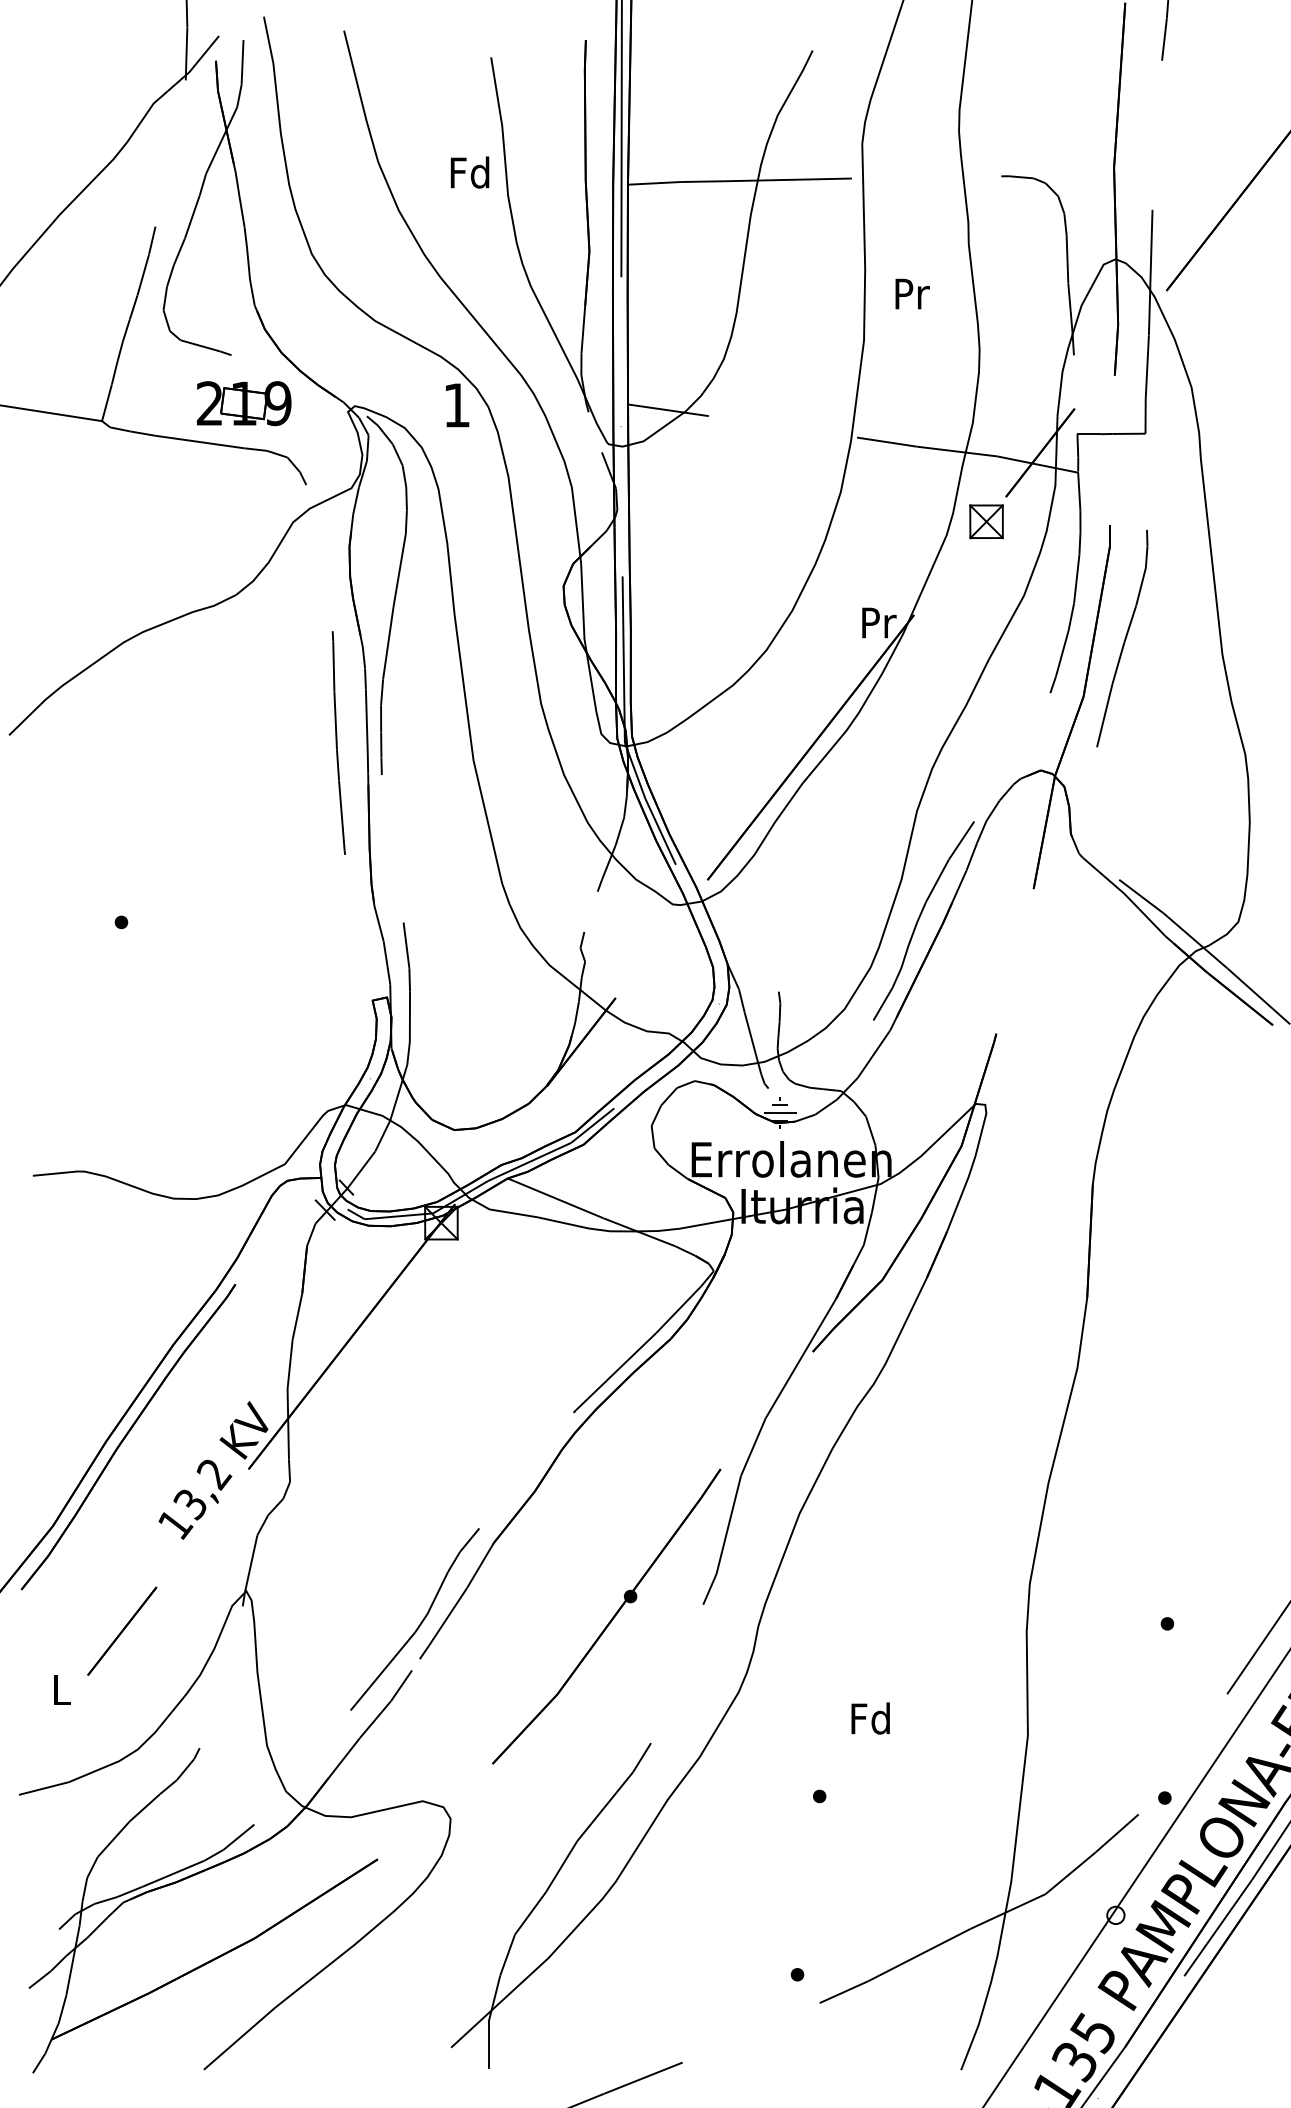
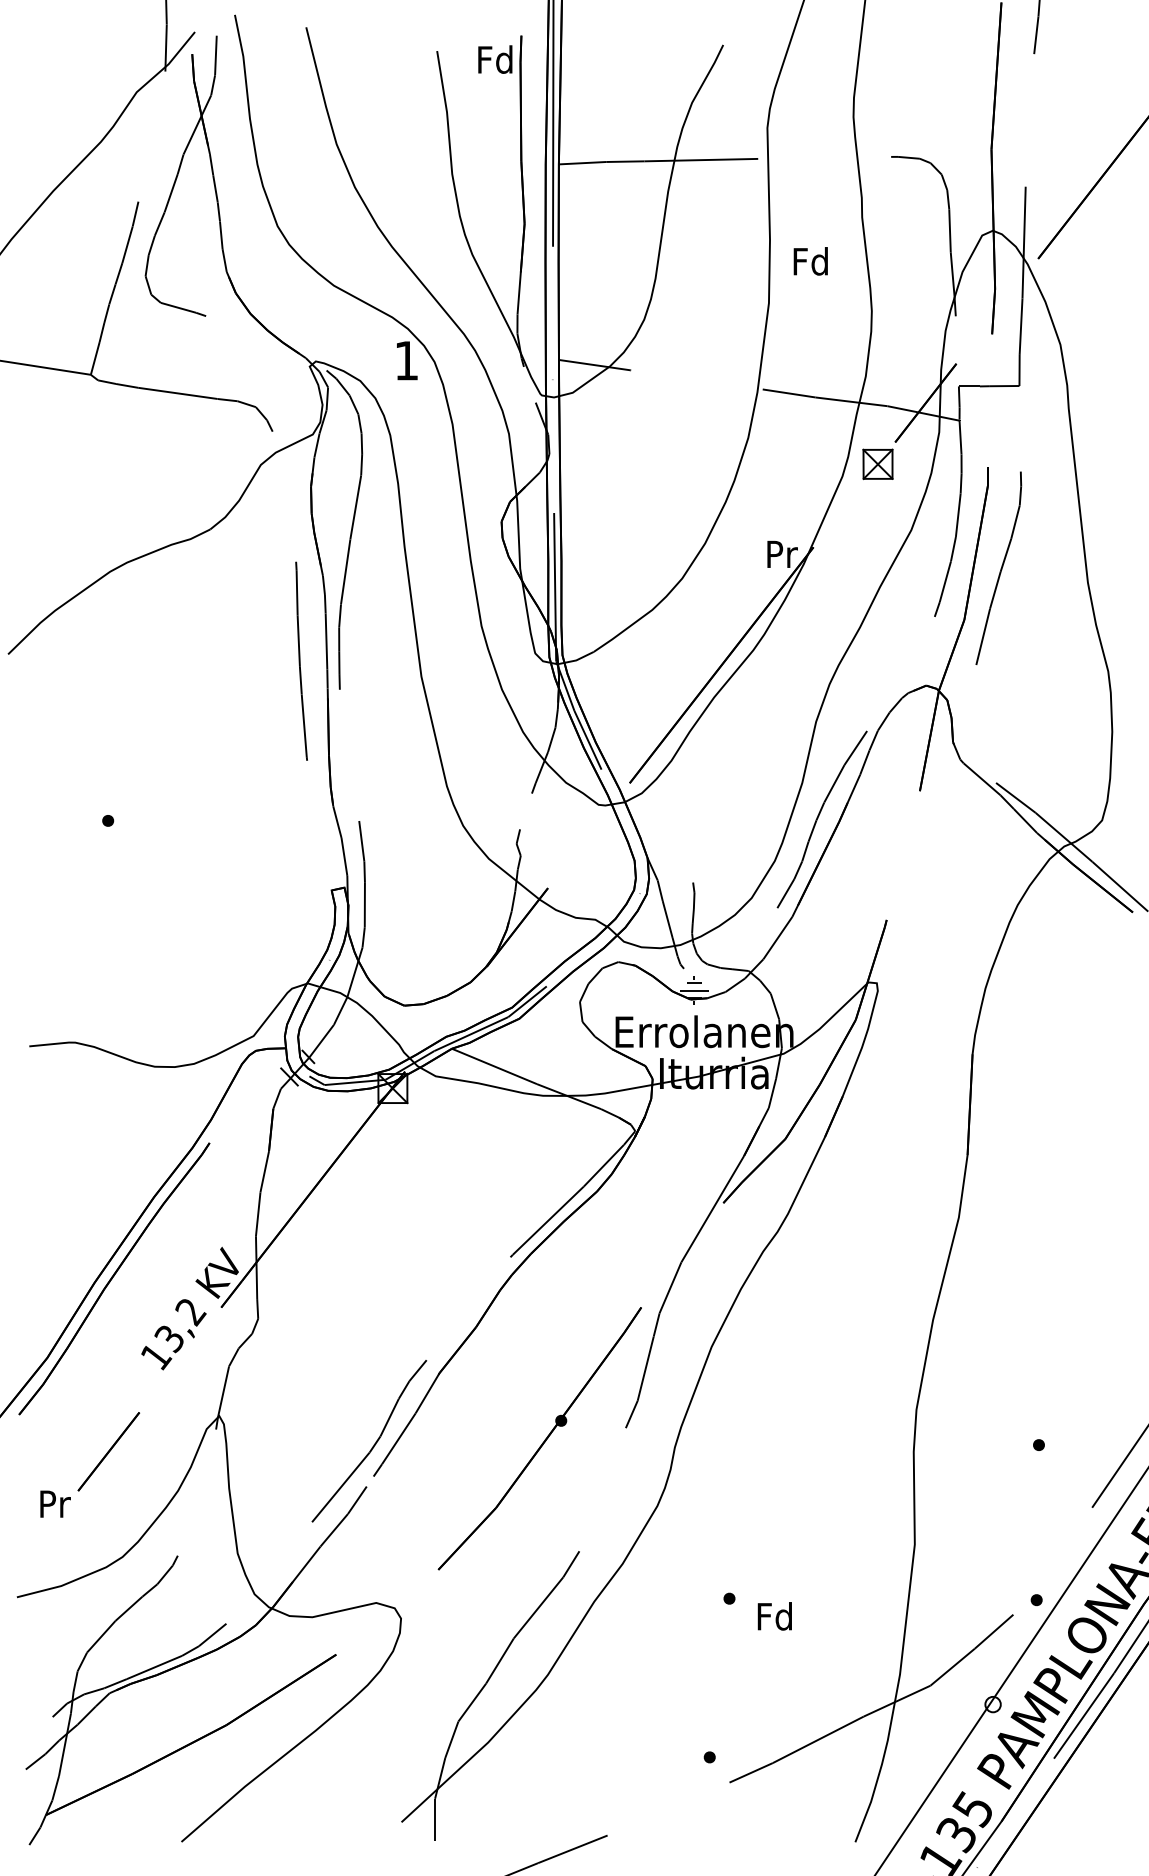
text: (470, 172) -> (495, 59), moved
text: (910, 293) -> (810, 261), Pr -> Fd
part: (244, 403) -> (217, 359), removed
text: (62, 1689) -> (55, 1503), L -> Pr
text: (870, 1718) -> (774, 1616), moved

